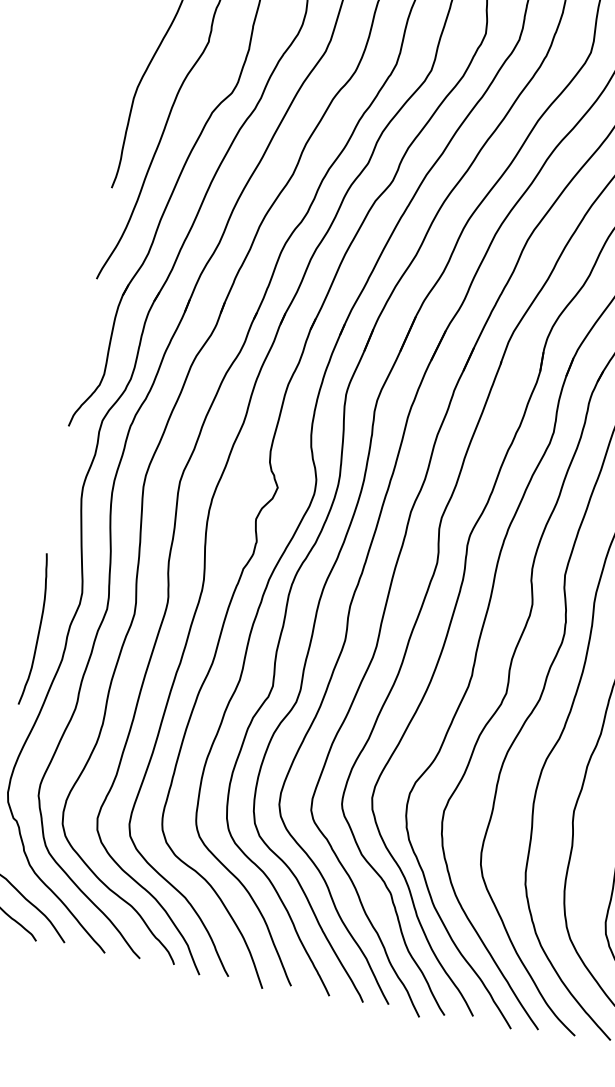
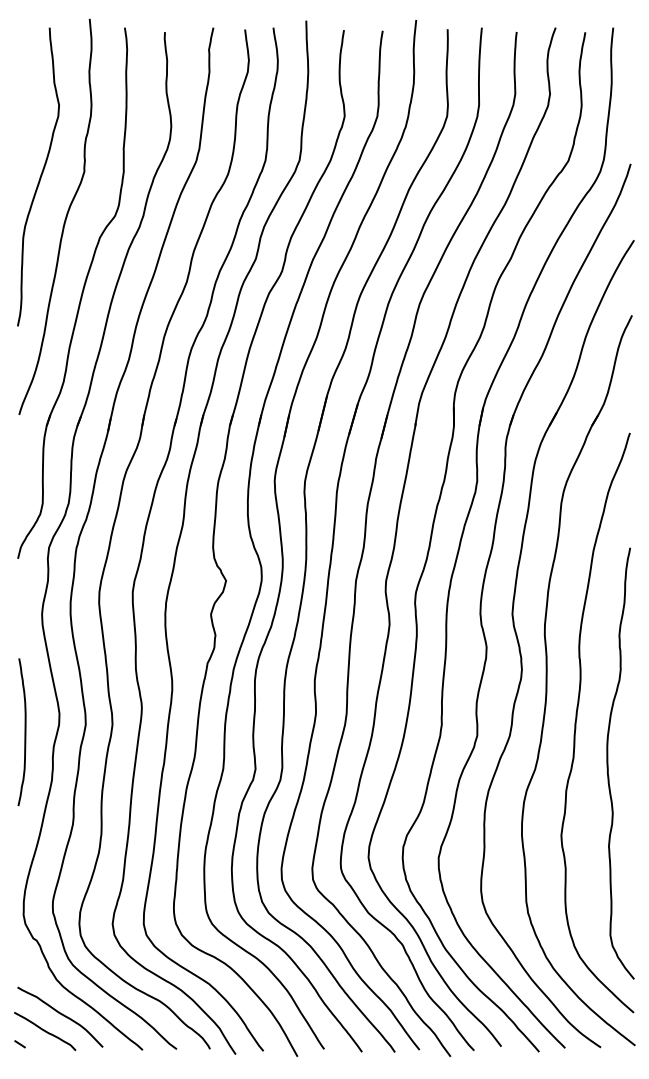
curve: (38, 630) -> (24, 732), moved

